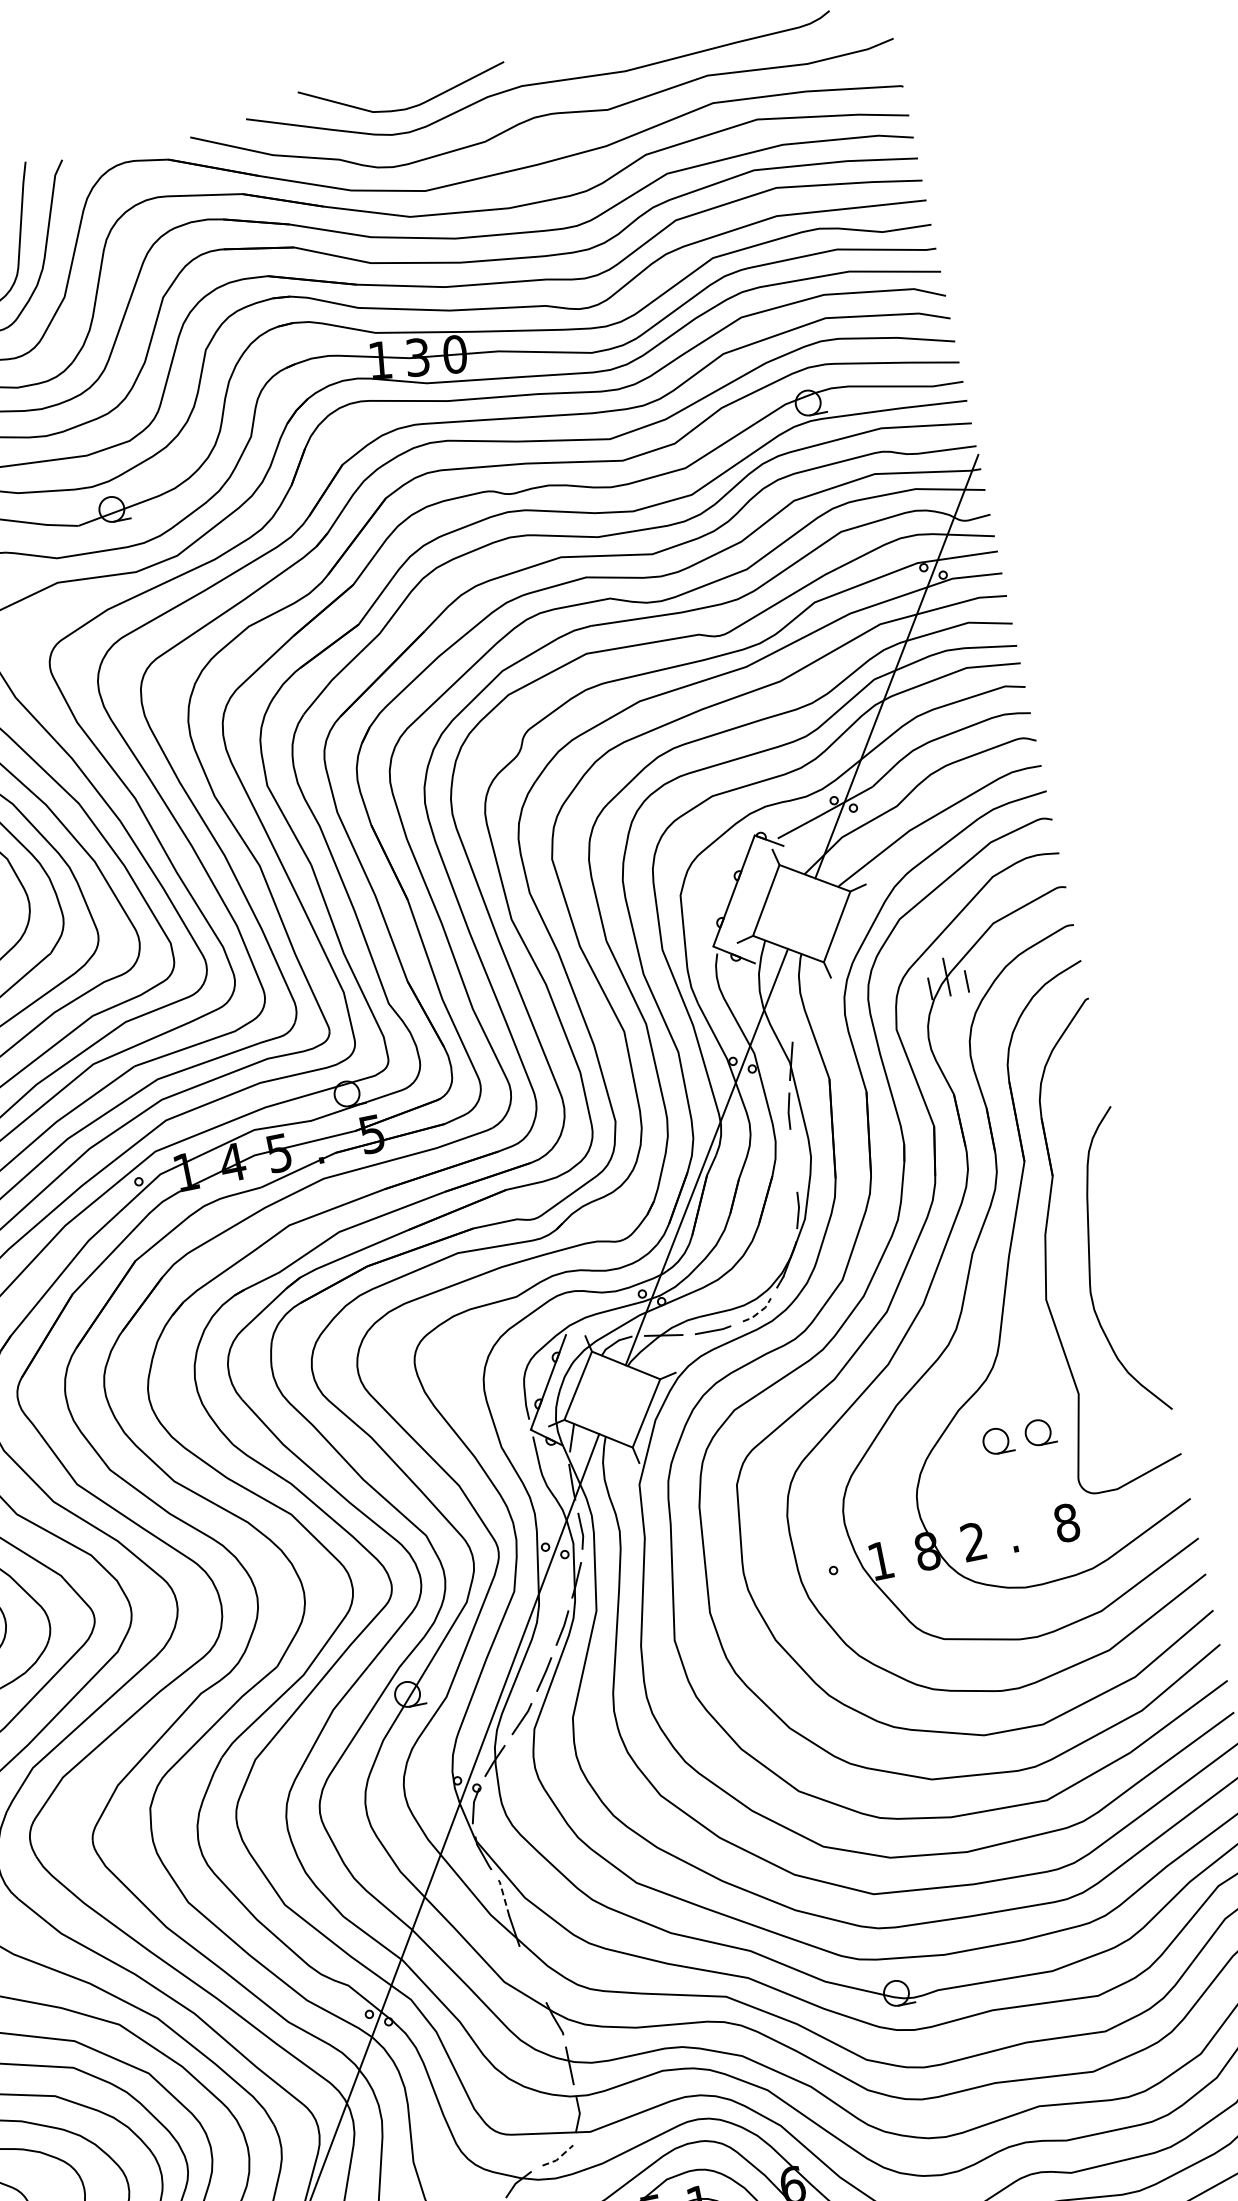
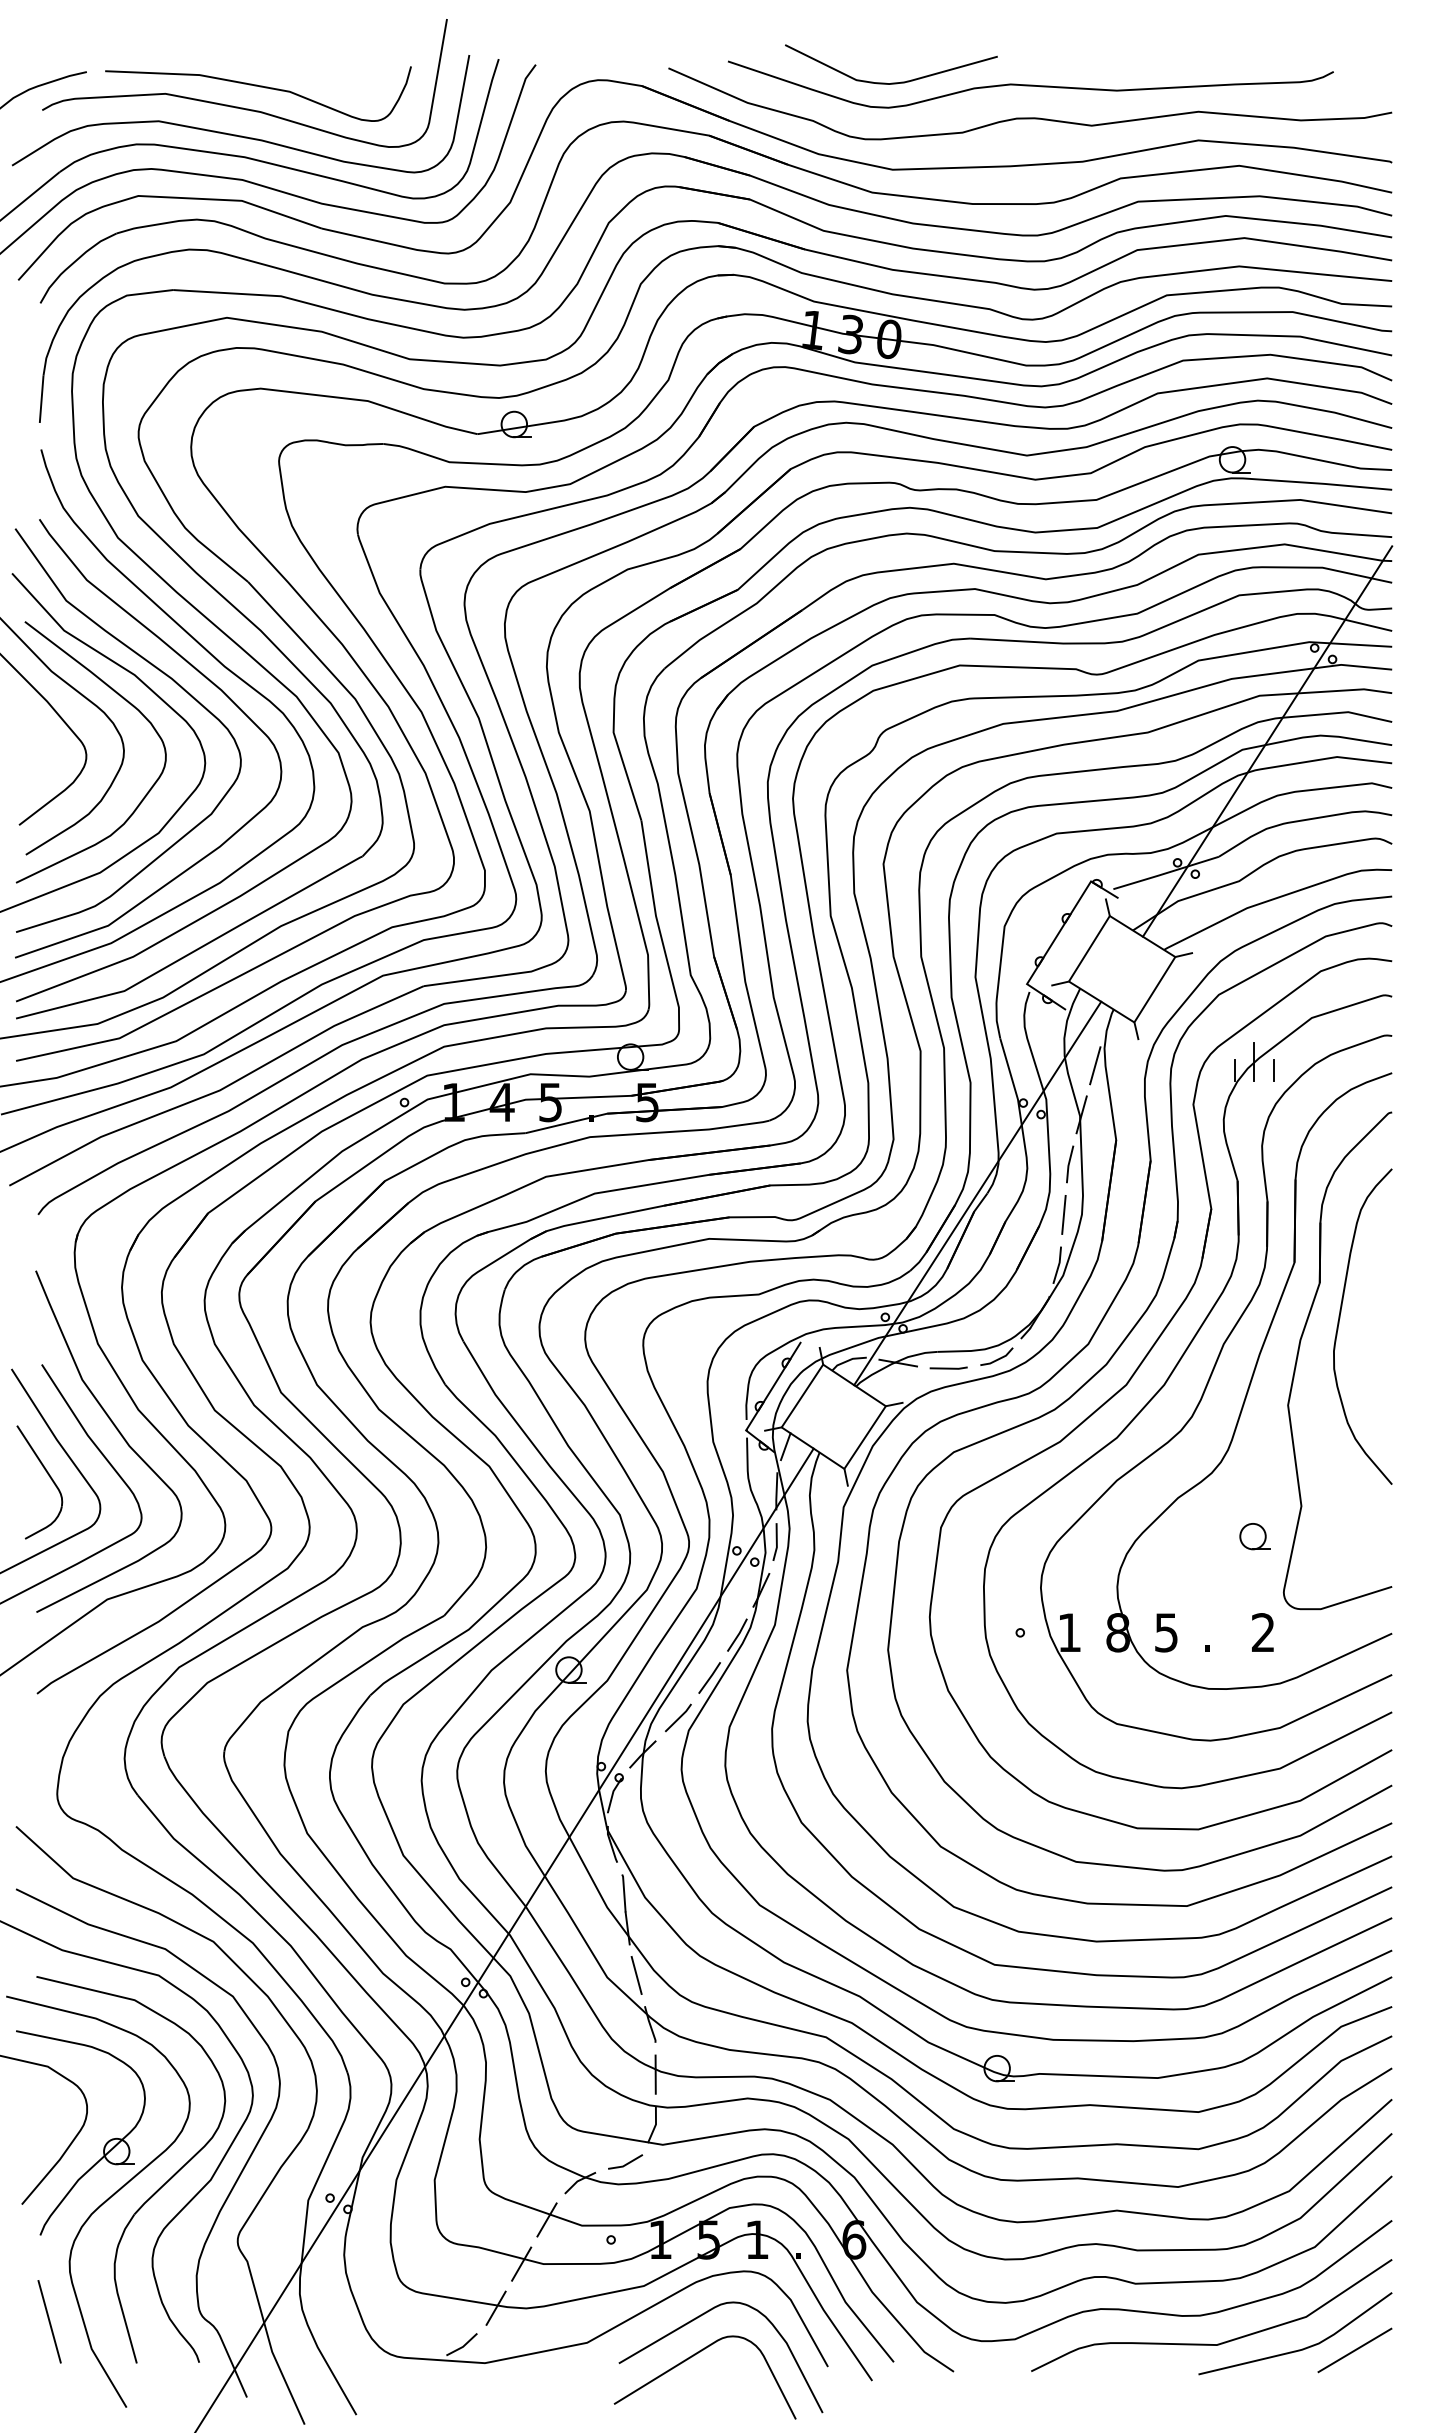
line: (794, 1011) -> (1095, 1065), added
line: (793, 1160) -> (1063, 1214), added
curve: (1090, 1265) -> (1339, 1324), moved
line: (759, 1312) -> (998, 1359), dashed -> solid
part: (997, 1440) -> (1210, 1536), removed
text: (1066, 1522) -> (1263, 1632), 8 -> 2
text: (973, 1541) -> (1166, 1632), 2 -> 5
line: (504, 1897) -> (624, 1892), dashed -> solid
line: (531, 1973) -> (636, 1974), added
line: (559, 2157) -> (626, 2164), dashed -> solid

